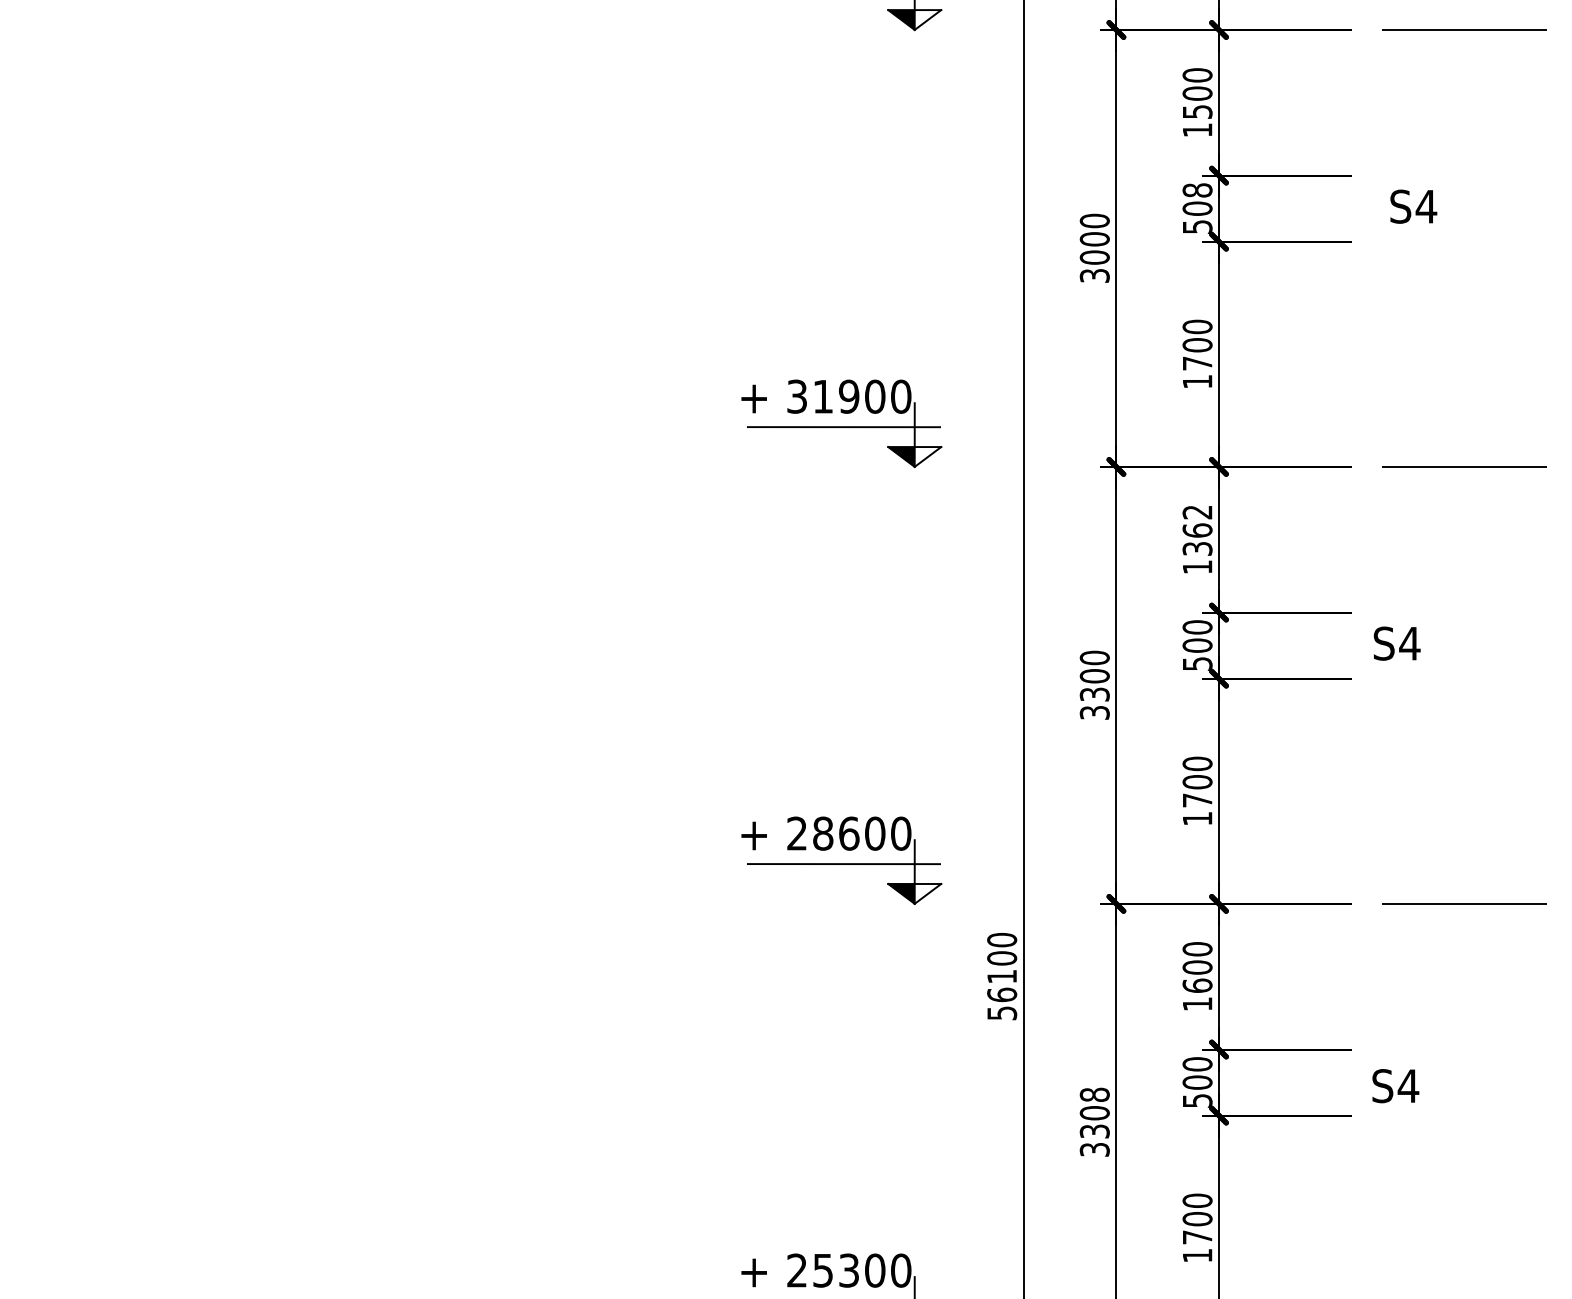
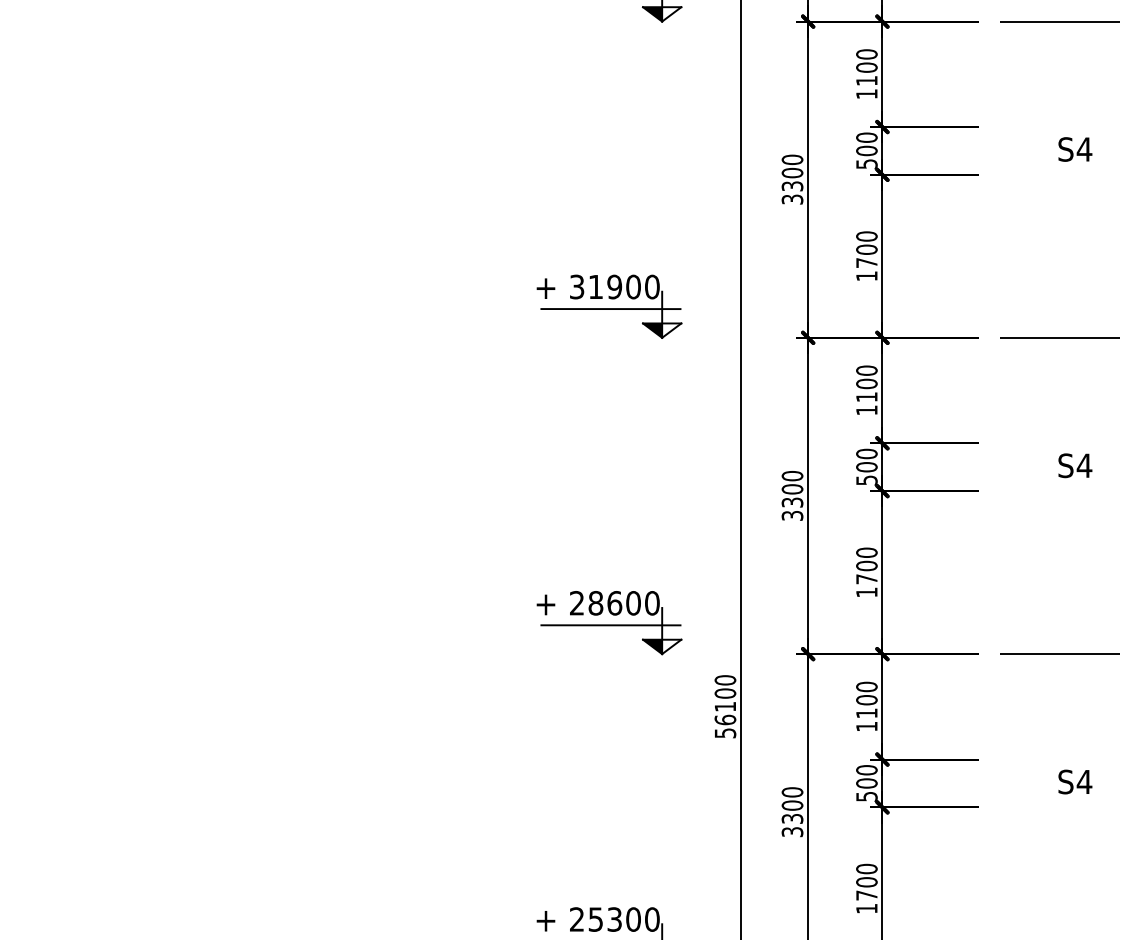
text: (1197, 111) -> (866, 80), 1500 -> 1100
text: (1197, 190) -> (866, 137), 508 -> 500
text: (1413, 206) -> (1075, 149), moved
text: (1094, 257) -> (792, 186), 3000 -> 3300
text: (1197, 529) -> (866, 383), 1362 -> 1100
text: (1397, 643) -> (1075, 465), moved
text: (1197, 985) -> (866, 713), 1600 -> 1100
text: (1395, 1085) -> (1075, 781), moved
text: (1094, 1095) -> (792, 792), 3308 -> 3300

